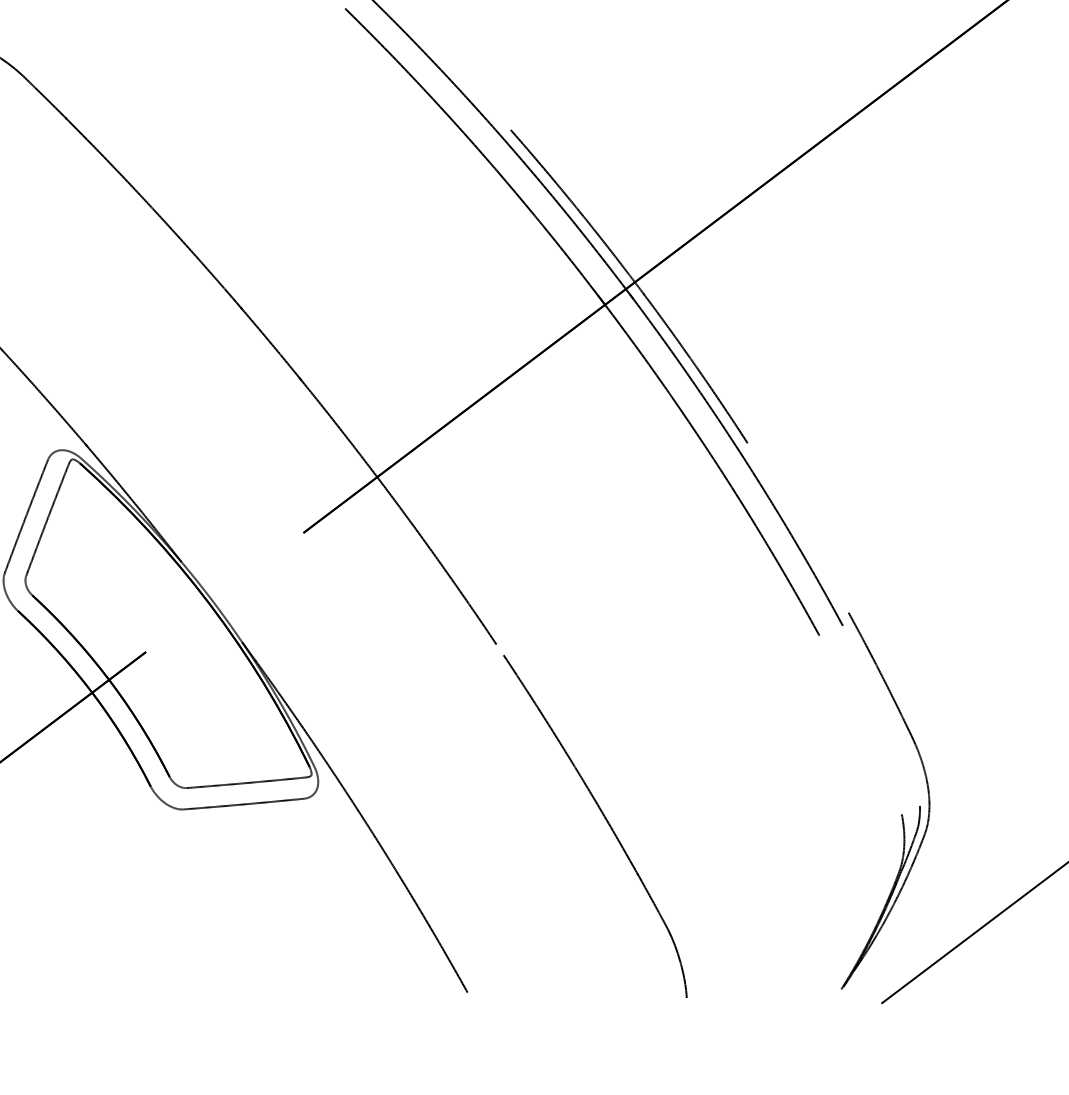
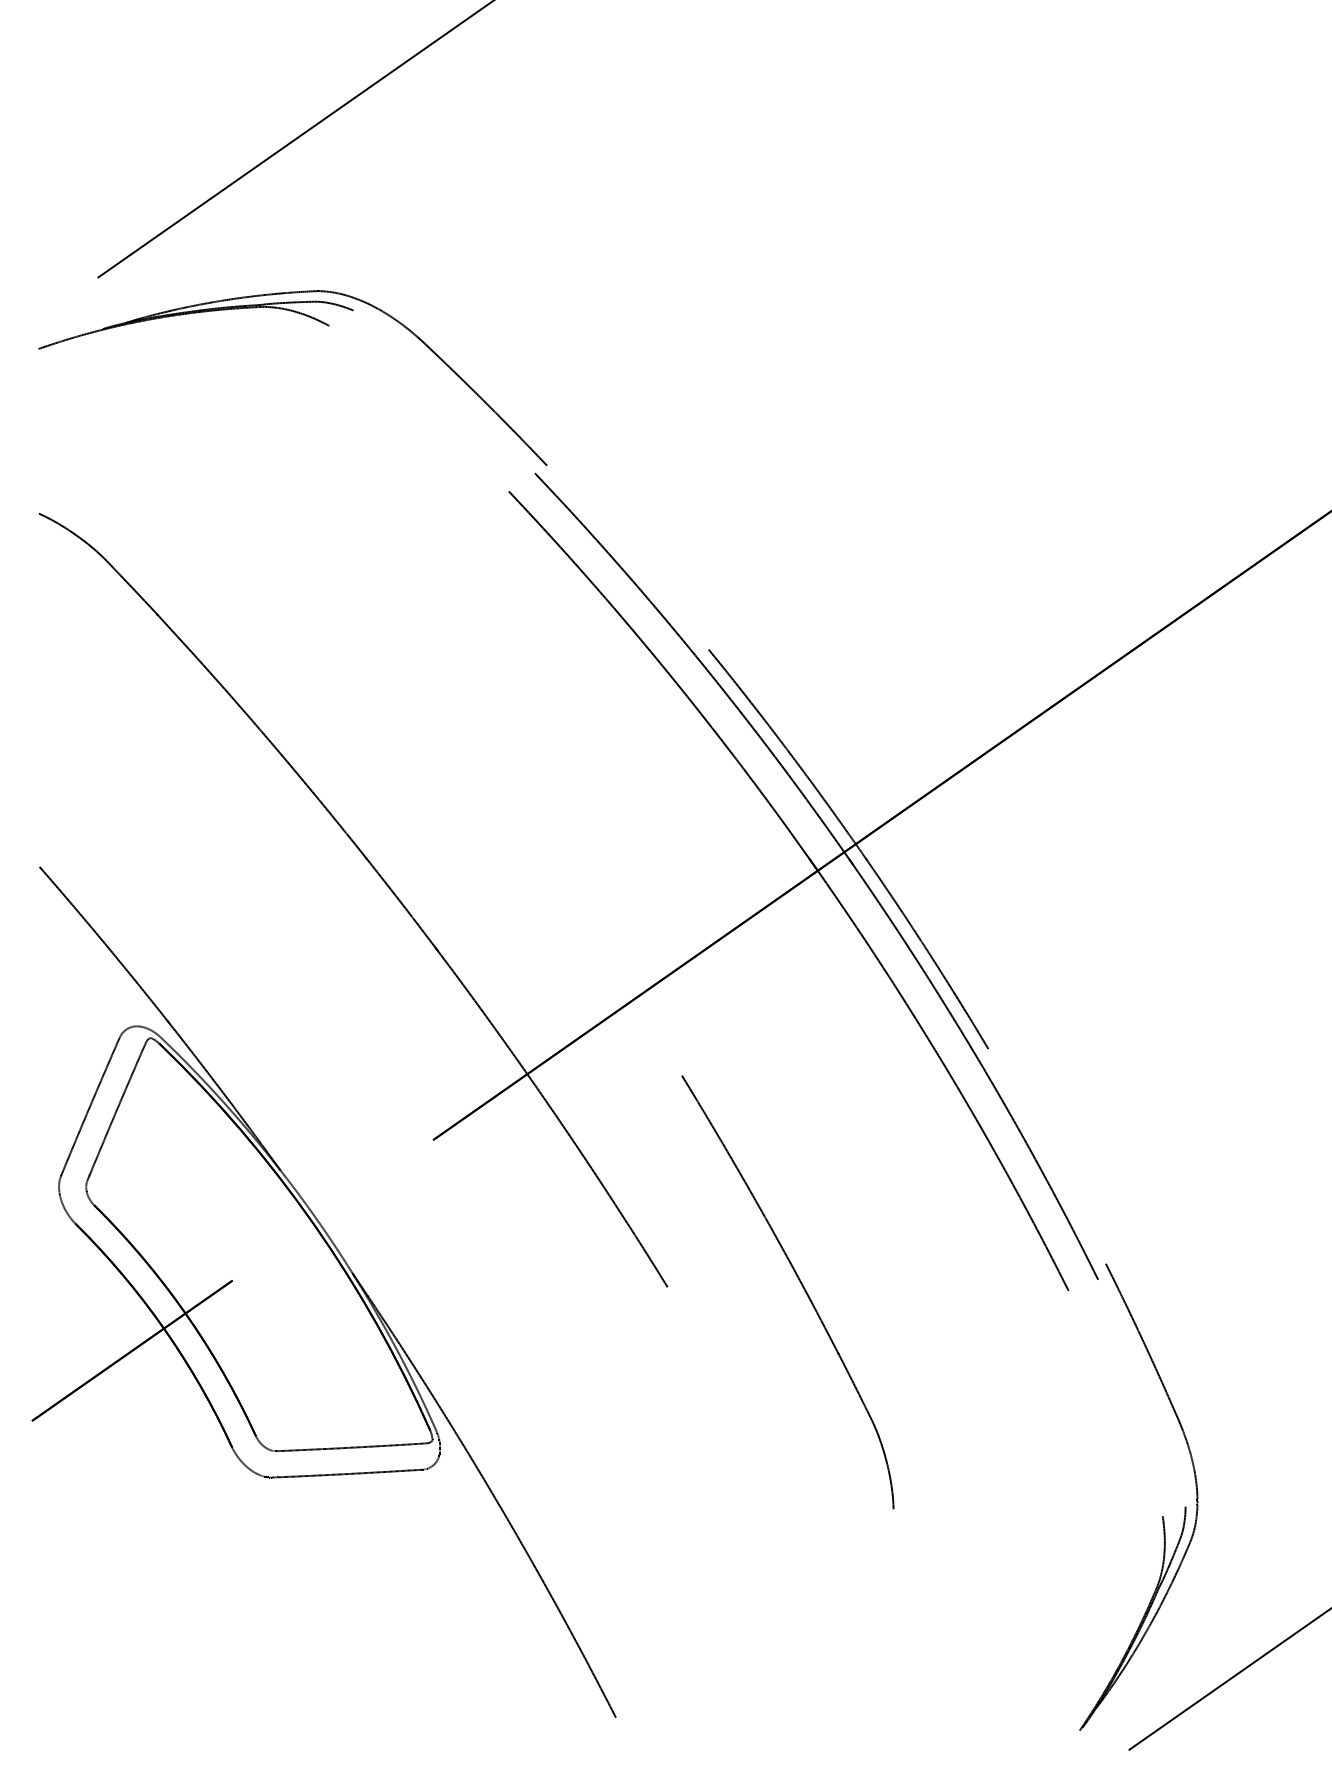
curve: (604, 818) -> (799, 1282), moved

